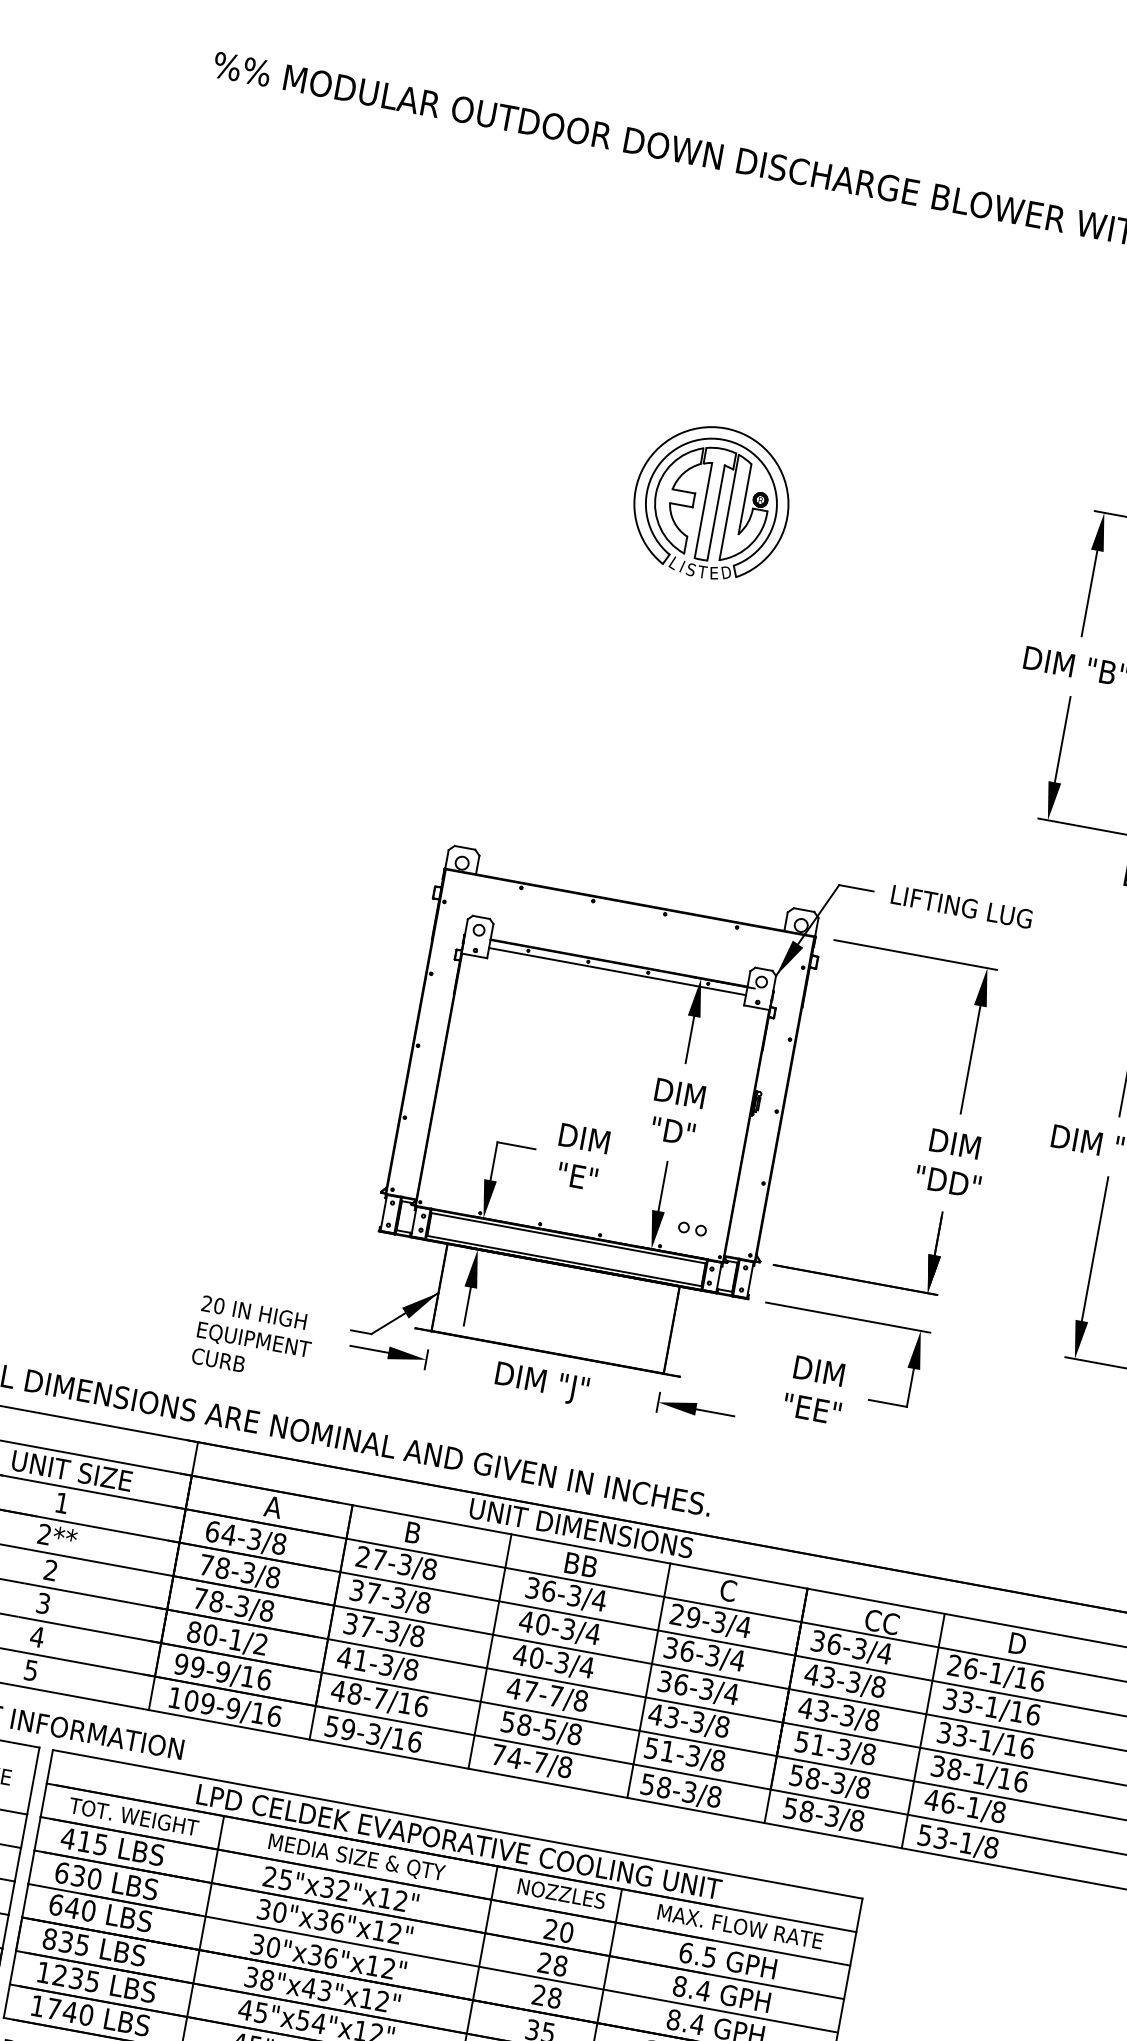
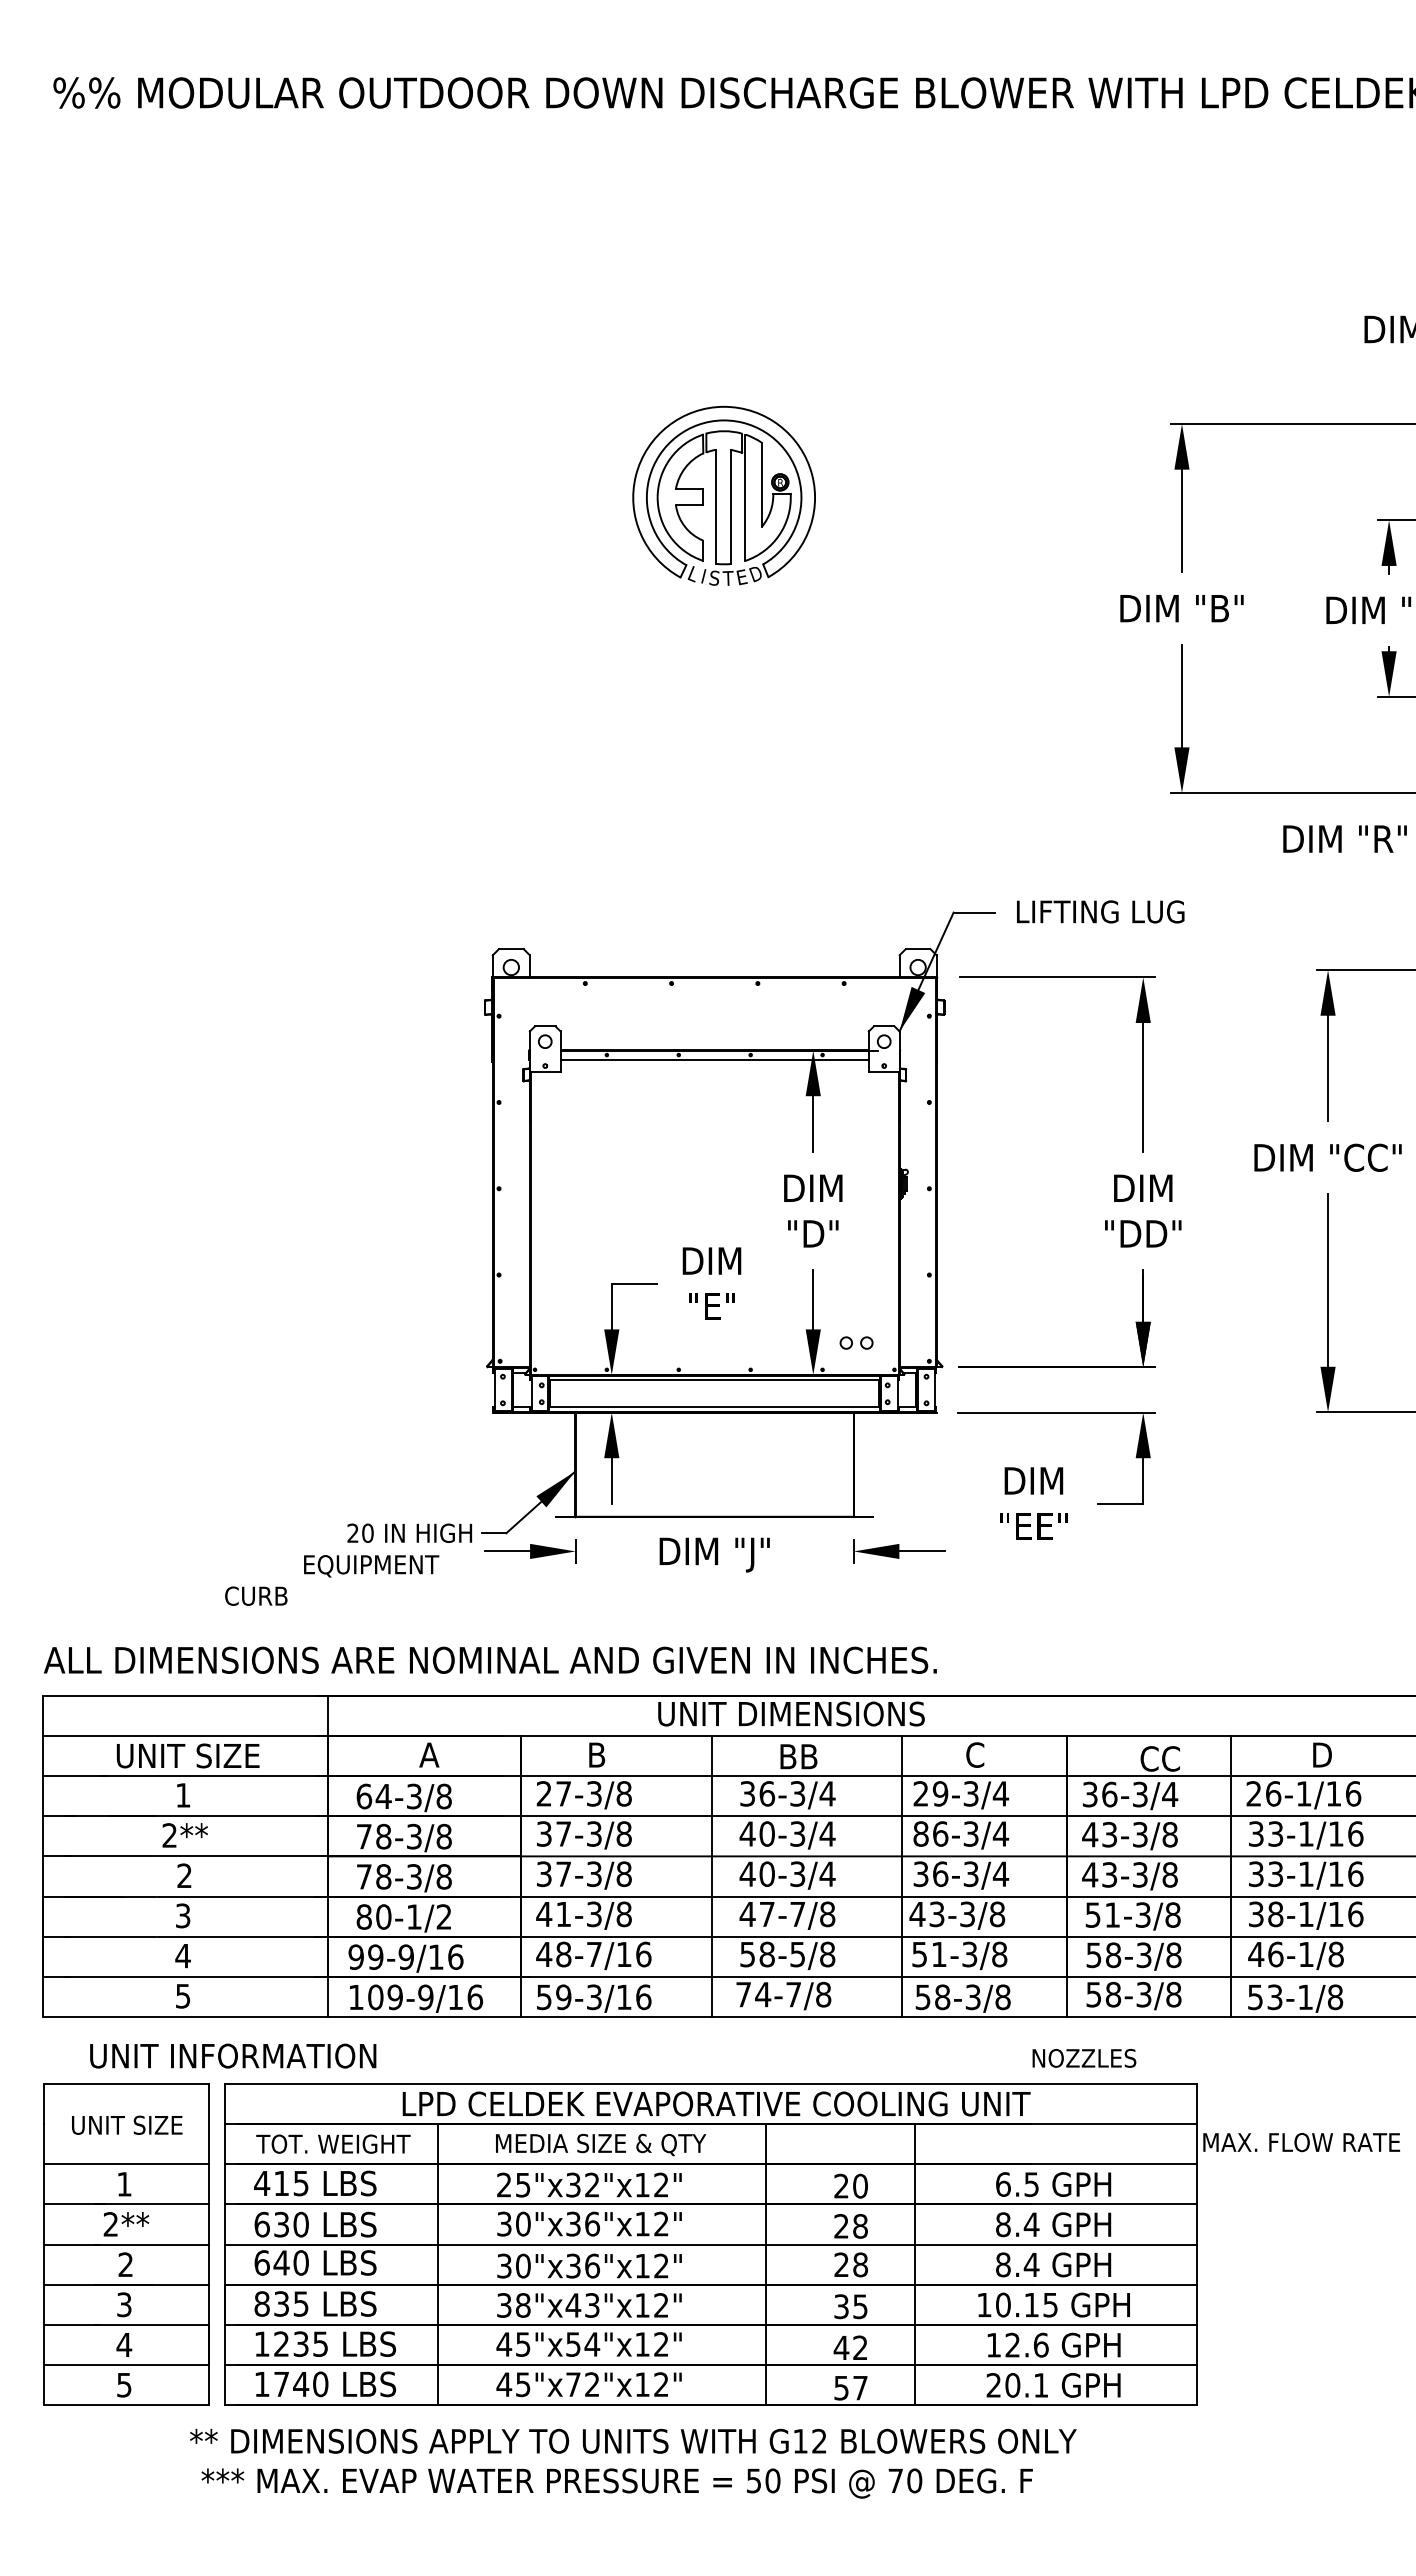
text: (254, 1311) -> (409, 1532), moved
text: (218, 1359) -> (256, 1595), moved
text: (670, 1647) -> (920, 1833), 36-3/4 -> 86-3/4
text: (561, 1893) -> (1084, 2058), moved
text: (740, 1926) -> (1301, 2142), moved

